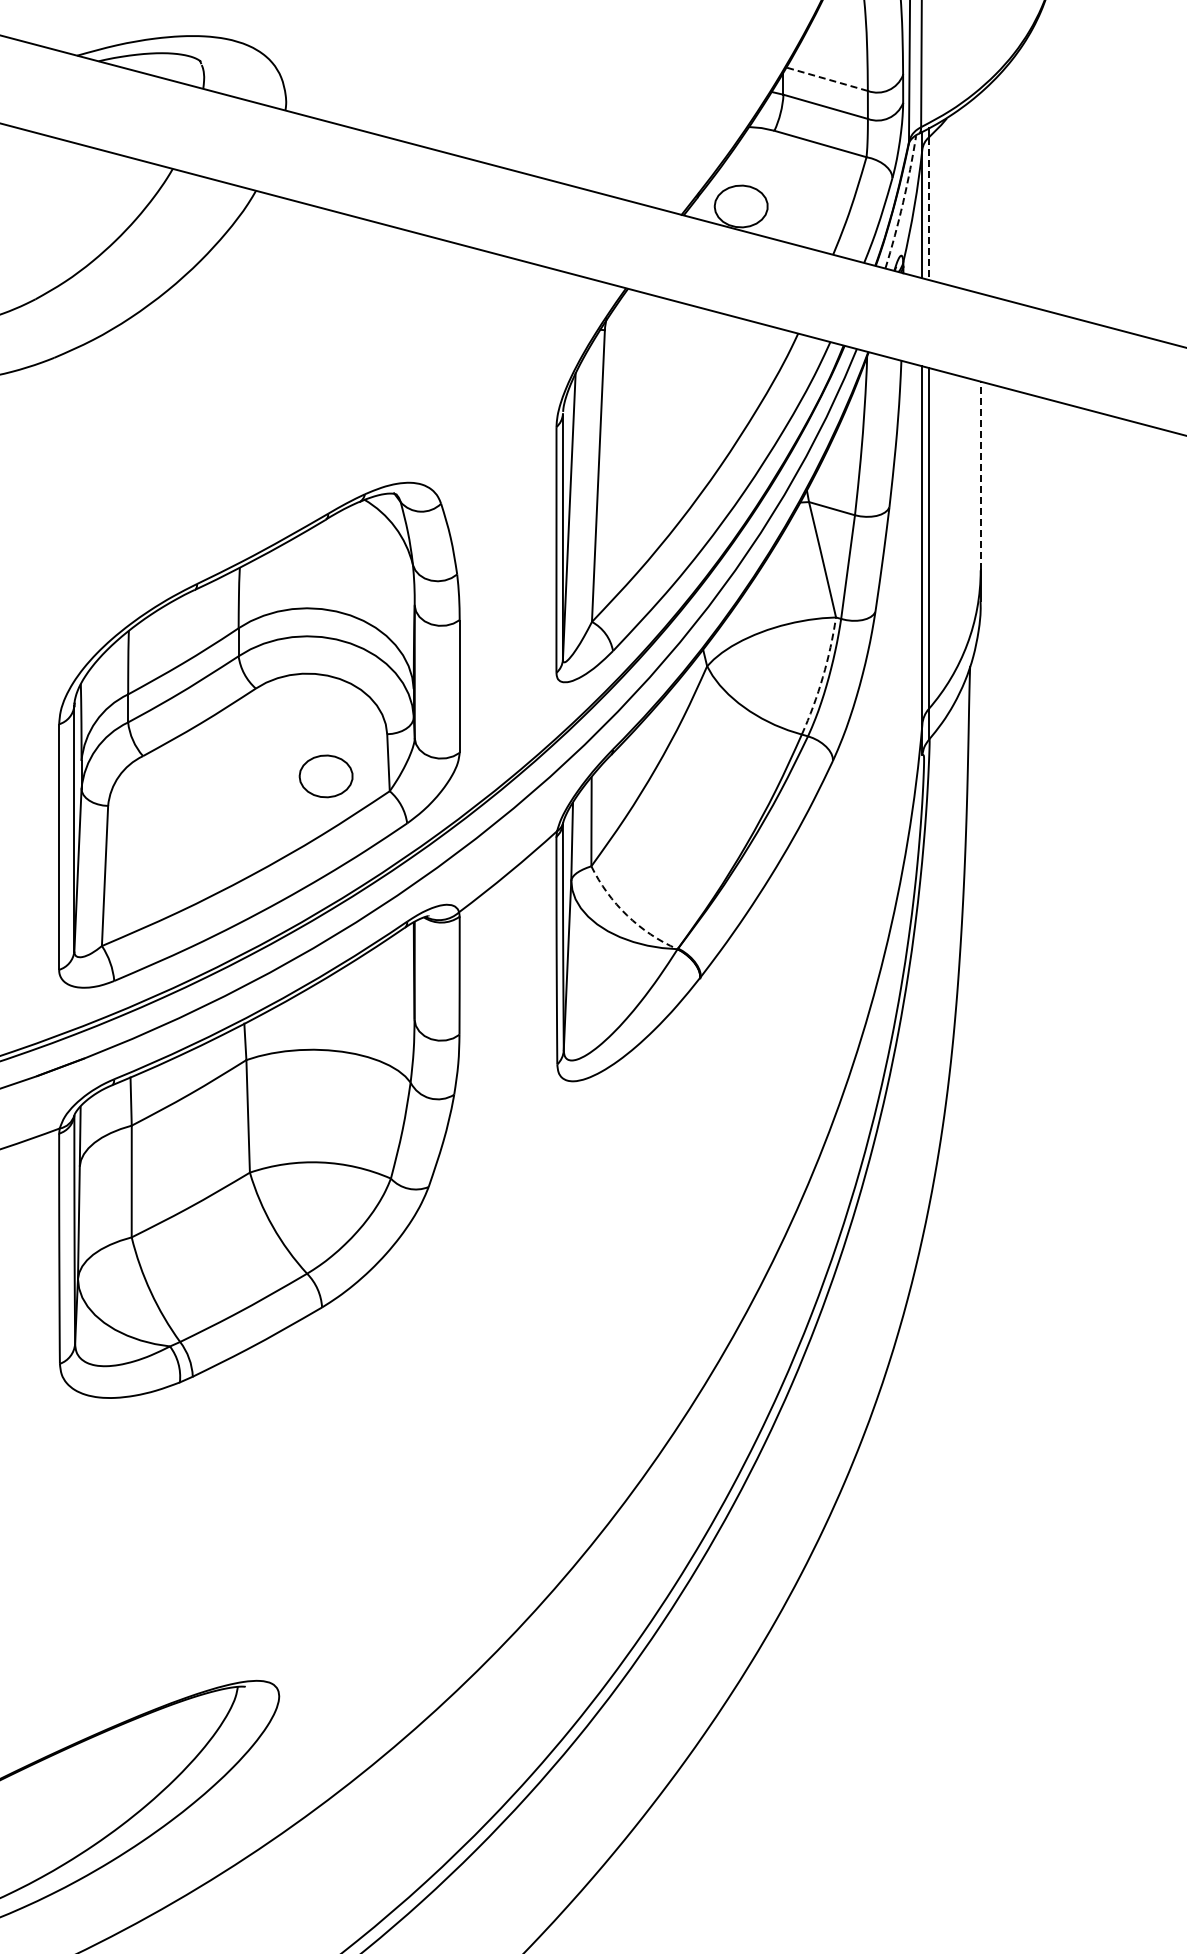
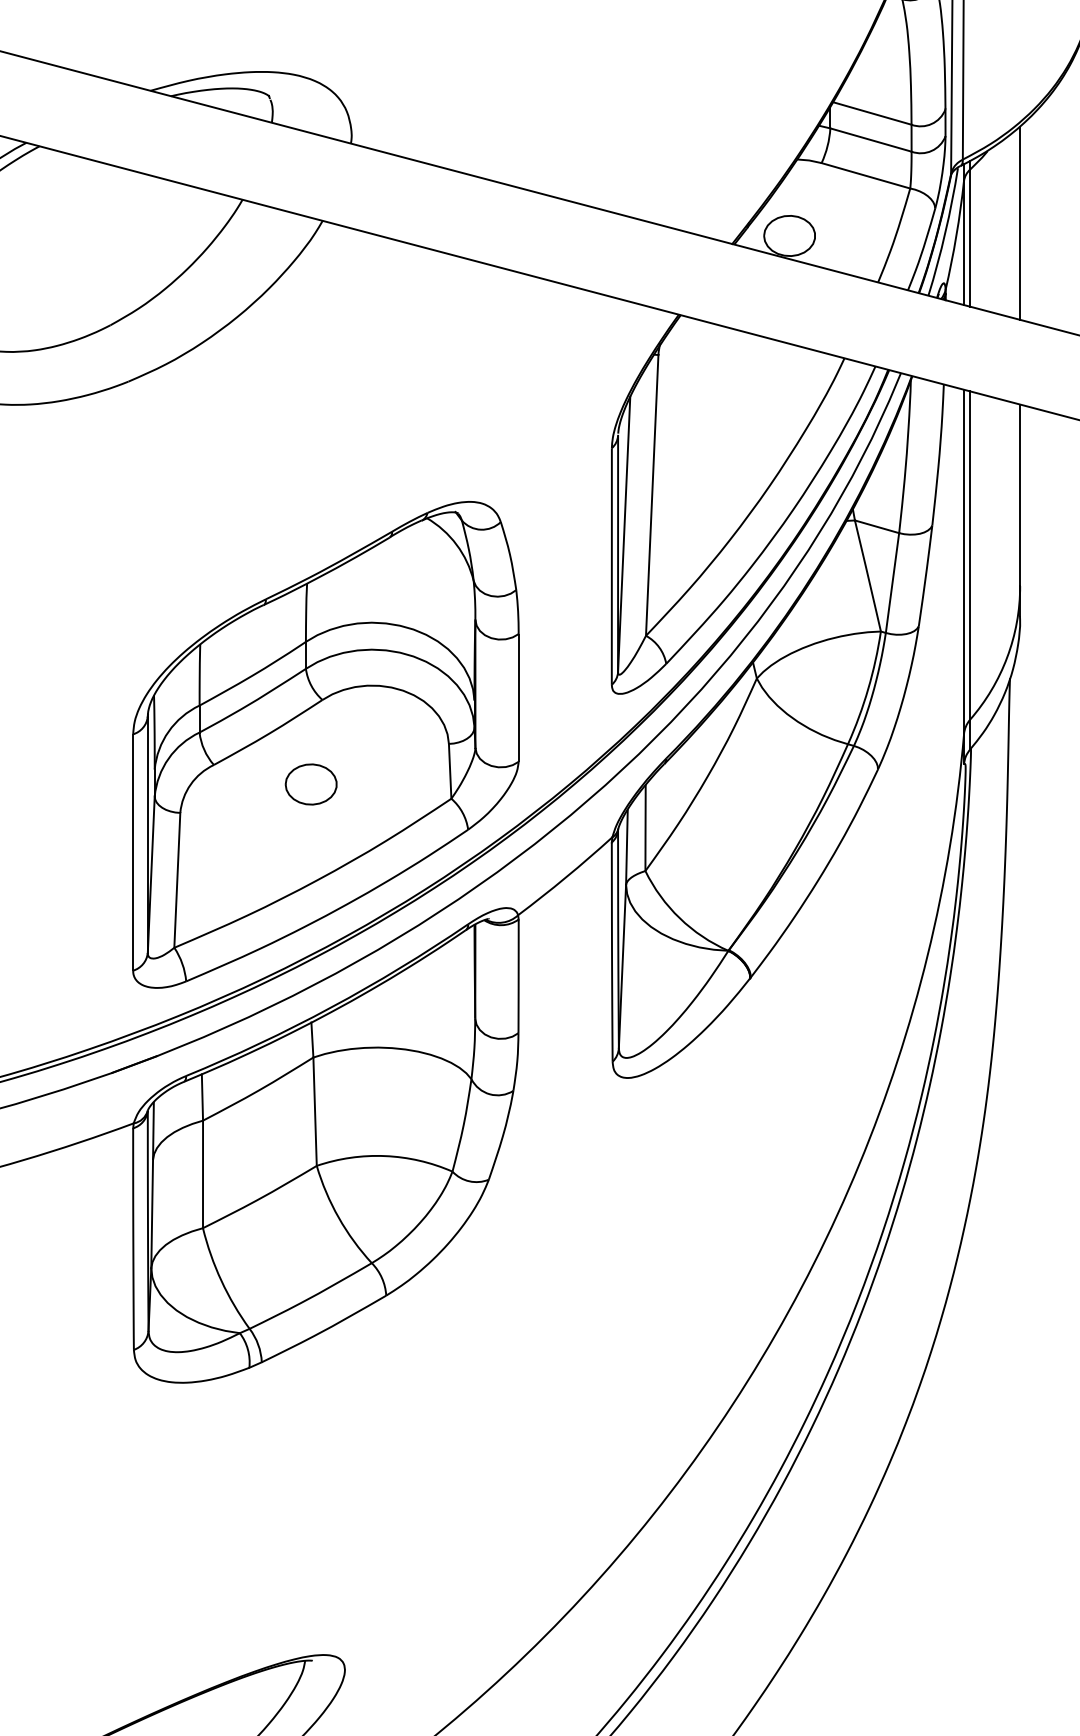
line: (826, 79) -> (871, 113), dashed -> solid
line: (980, 193) -> (1019, 223), added
arc: (903, 202) -> (945, 232), dashed -> solid
line: (928, 209) -> (969, 238), dashed -> solid
line: (980, 475) -> (1019, 494), dashed -> solid
arc: (822, 677) -> (867, 689), dashed -> solid
part: (325, 776) -> (310, 784), moved
arc: (627, 915) -> (680, 918), dashed -> solid

